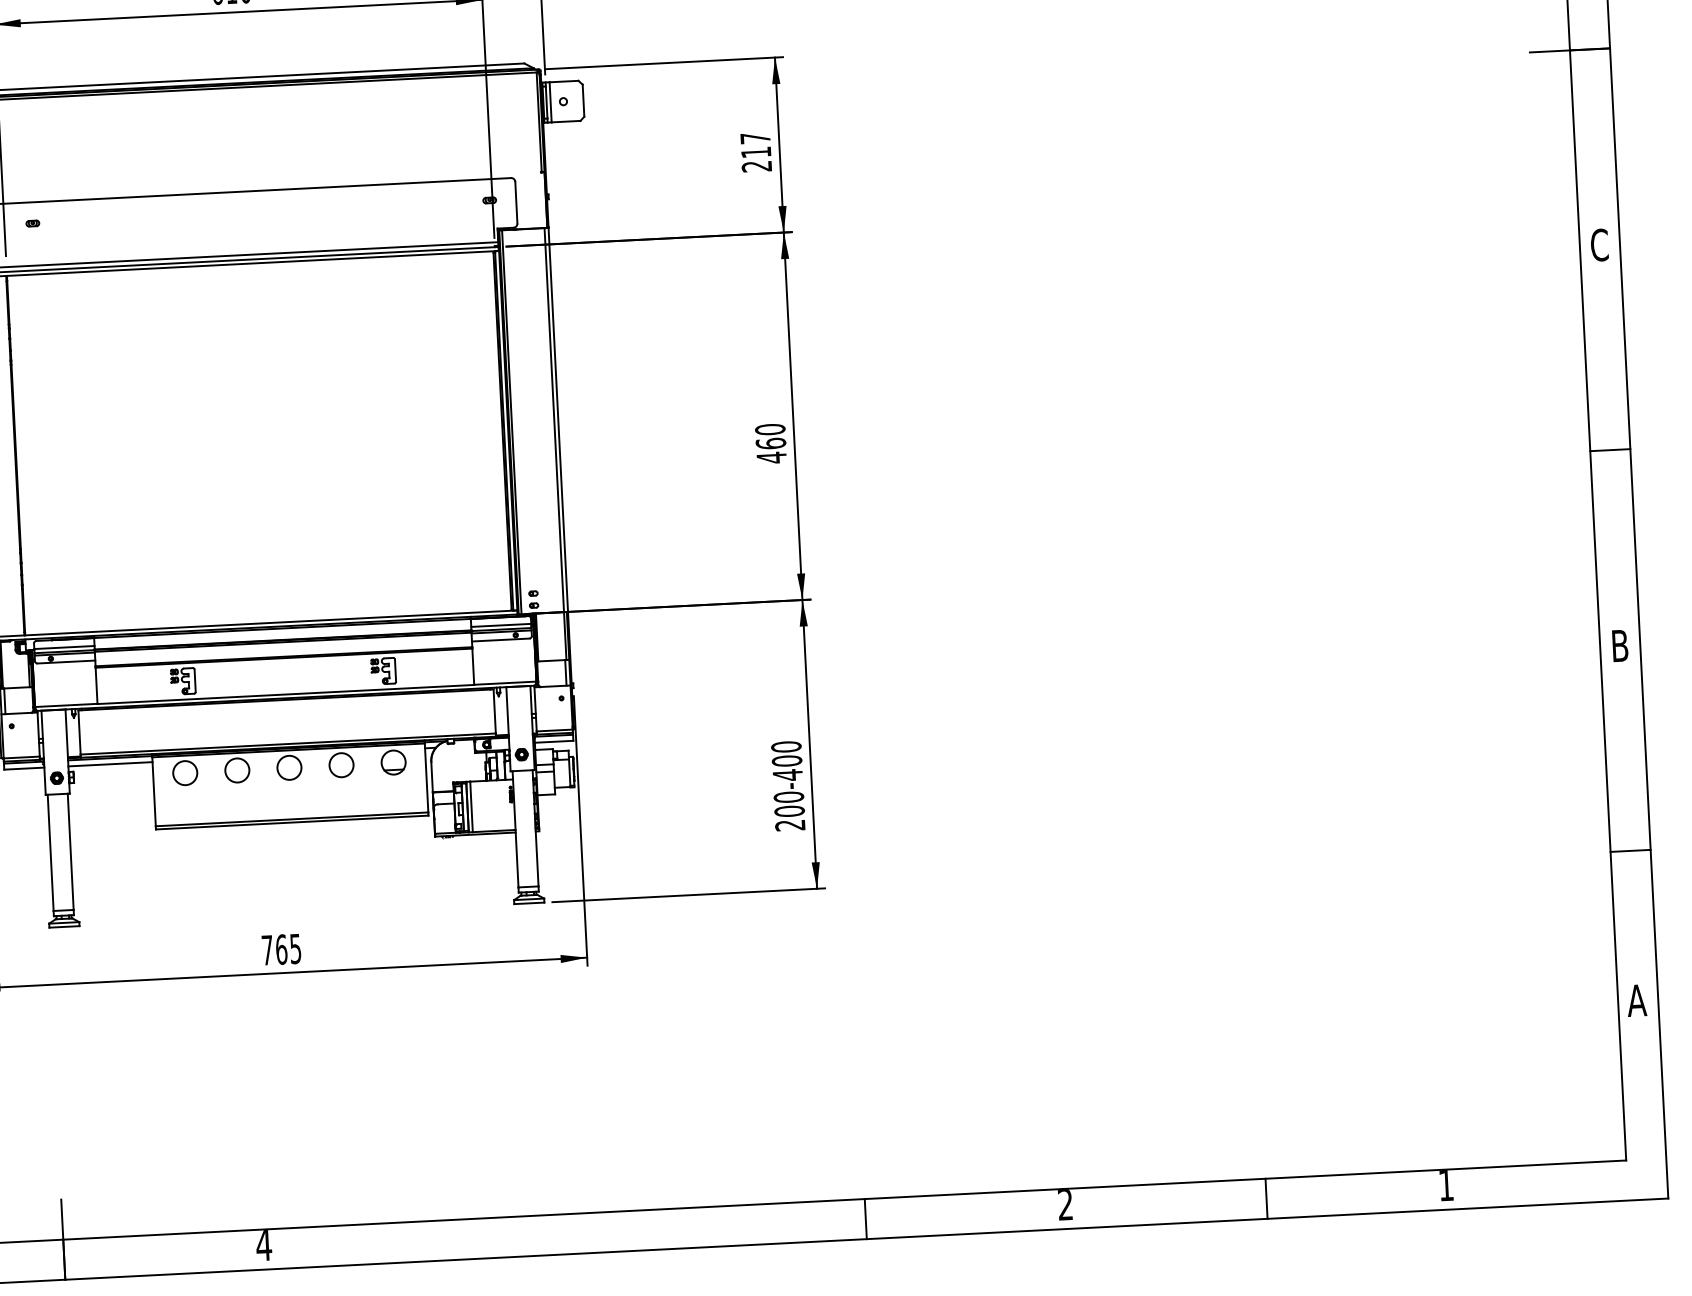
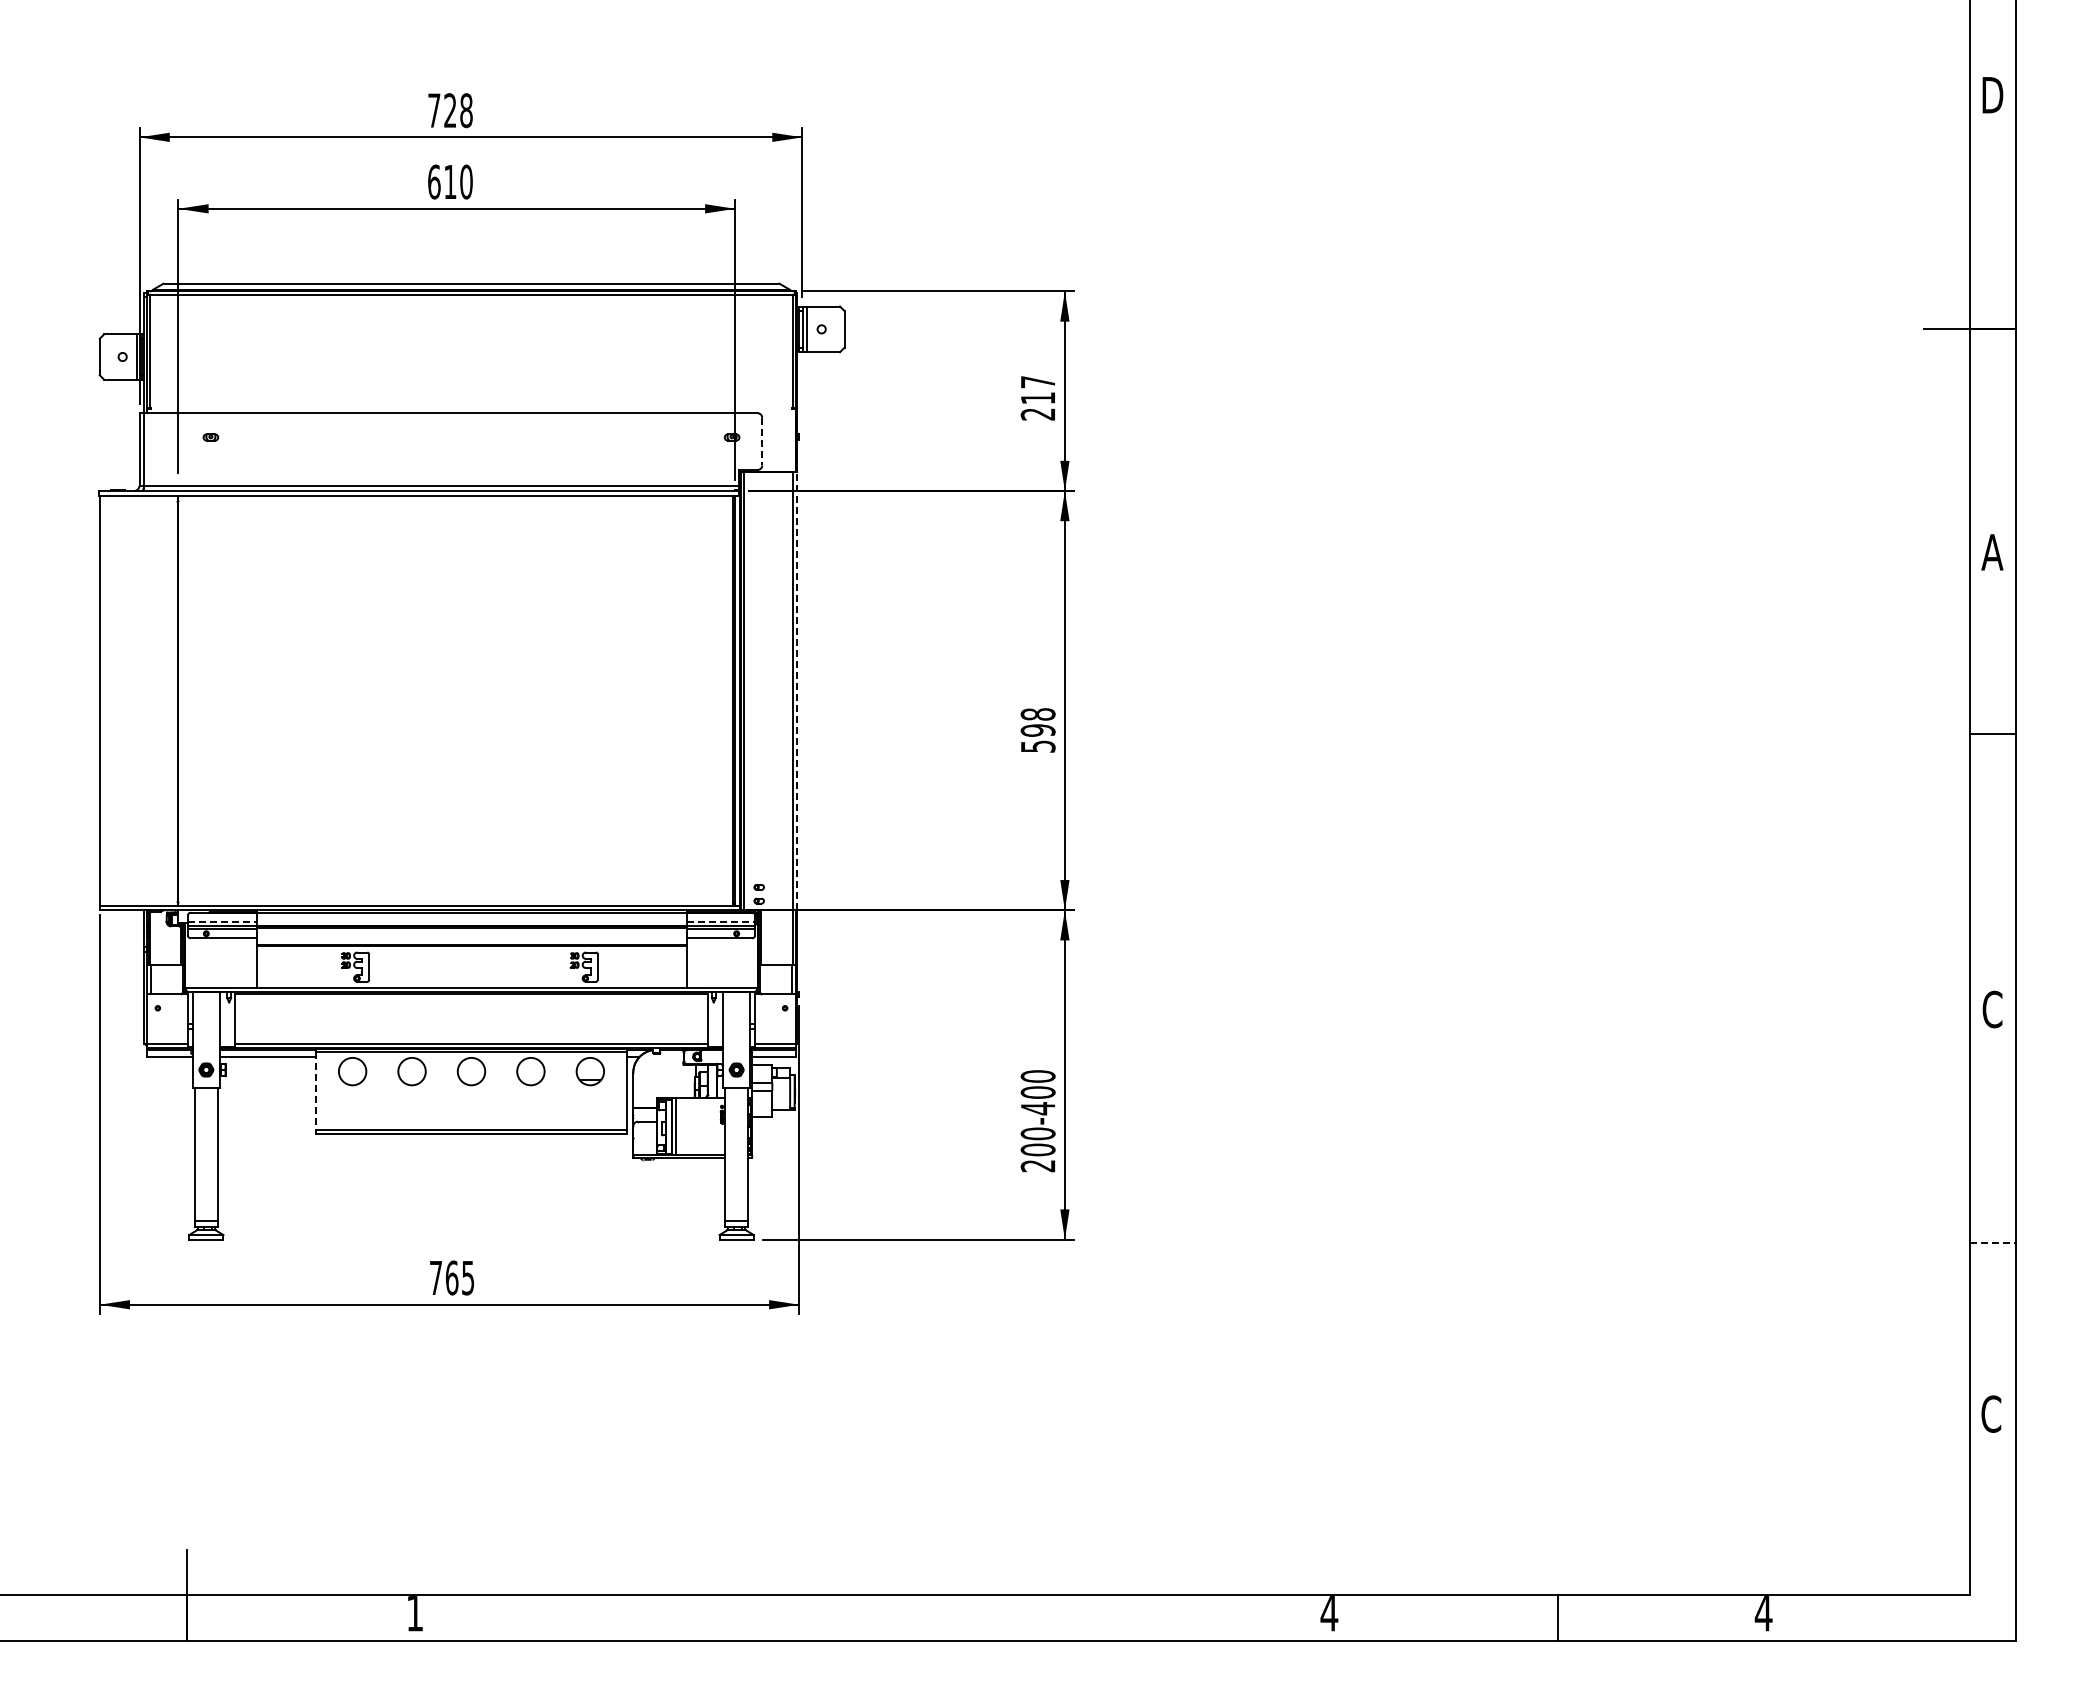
line: (516, 202) -> (762, 441), solid -> dashed
text: (1599, 245) -> (1992, 552), C -> A
line: (558, 419) -> (797, 690), solid -> dashed
text: (770, 443) -> (1037, 730), 460 -> 598
line: (1610, 450) -> (1992, 734), moved
line: (501, 625) -> (721, 921), solid -> dashed
text: (1619, 645) -> (1992, 1009), B -> C
line: (64, 647) -> (222, 921), solid -> dashed
line: (154, 792) -> (316, 1091), solid -> dashed
line: (1630, 850) -> (1992, 1243), solid -> dashed
text: (1637, 1000) -> (1991, 1413), A -> C
text: (1446, 1185) -> (1763, 1613), 1 -> 4
text: (1065, 1204) -> (1329, 1613), 2 -> 4
line: (865, 1219) -> (1101, 1618), removed
text: (263, 1245) -> (414, 1613), 4 -> 1

